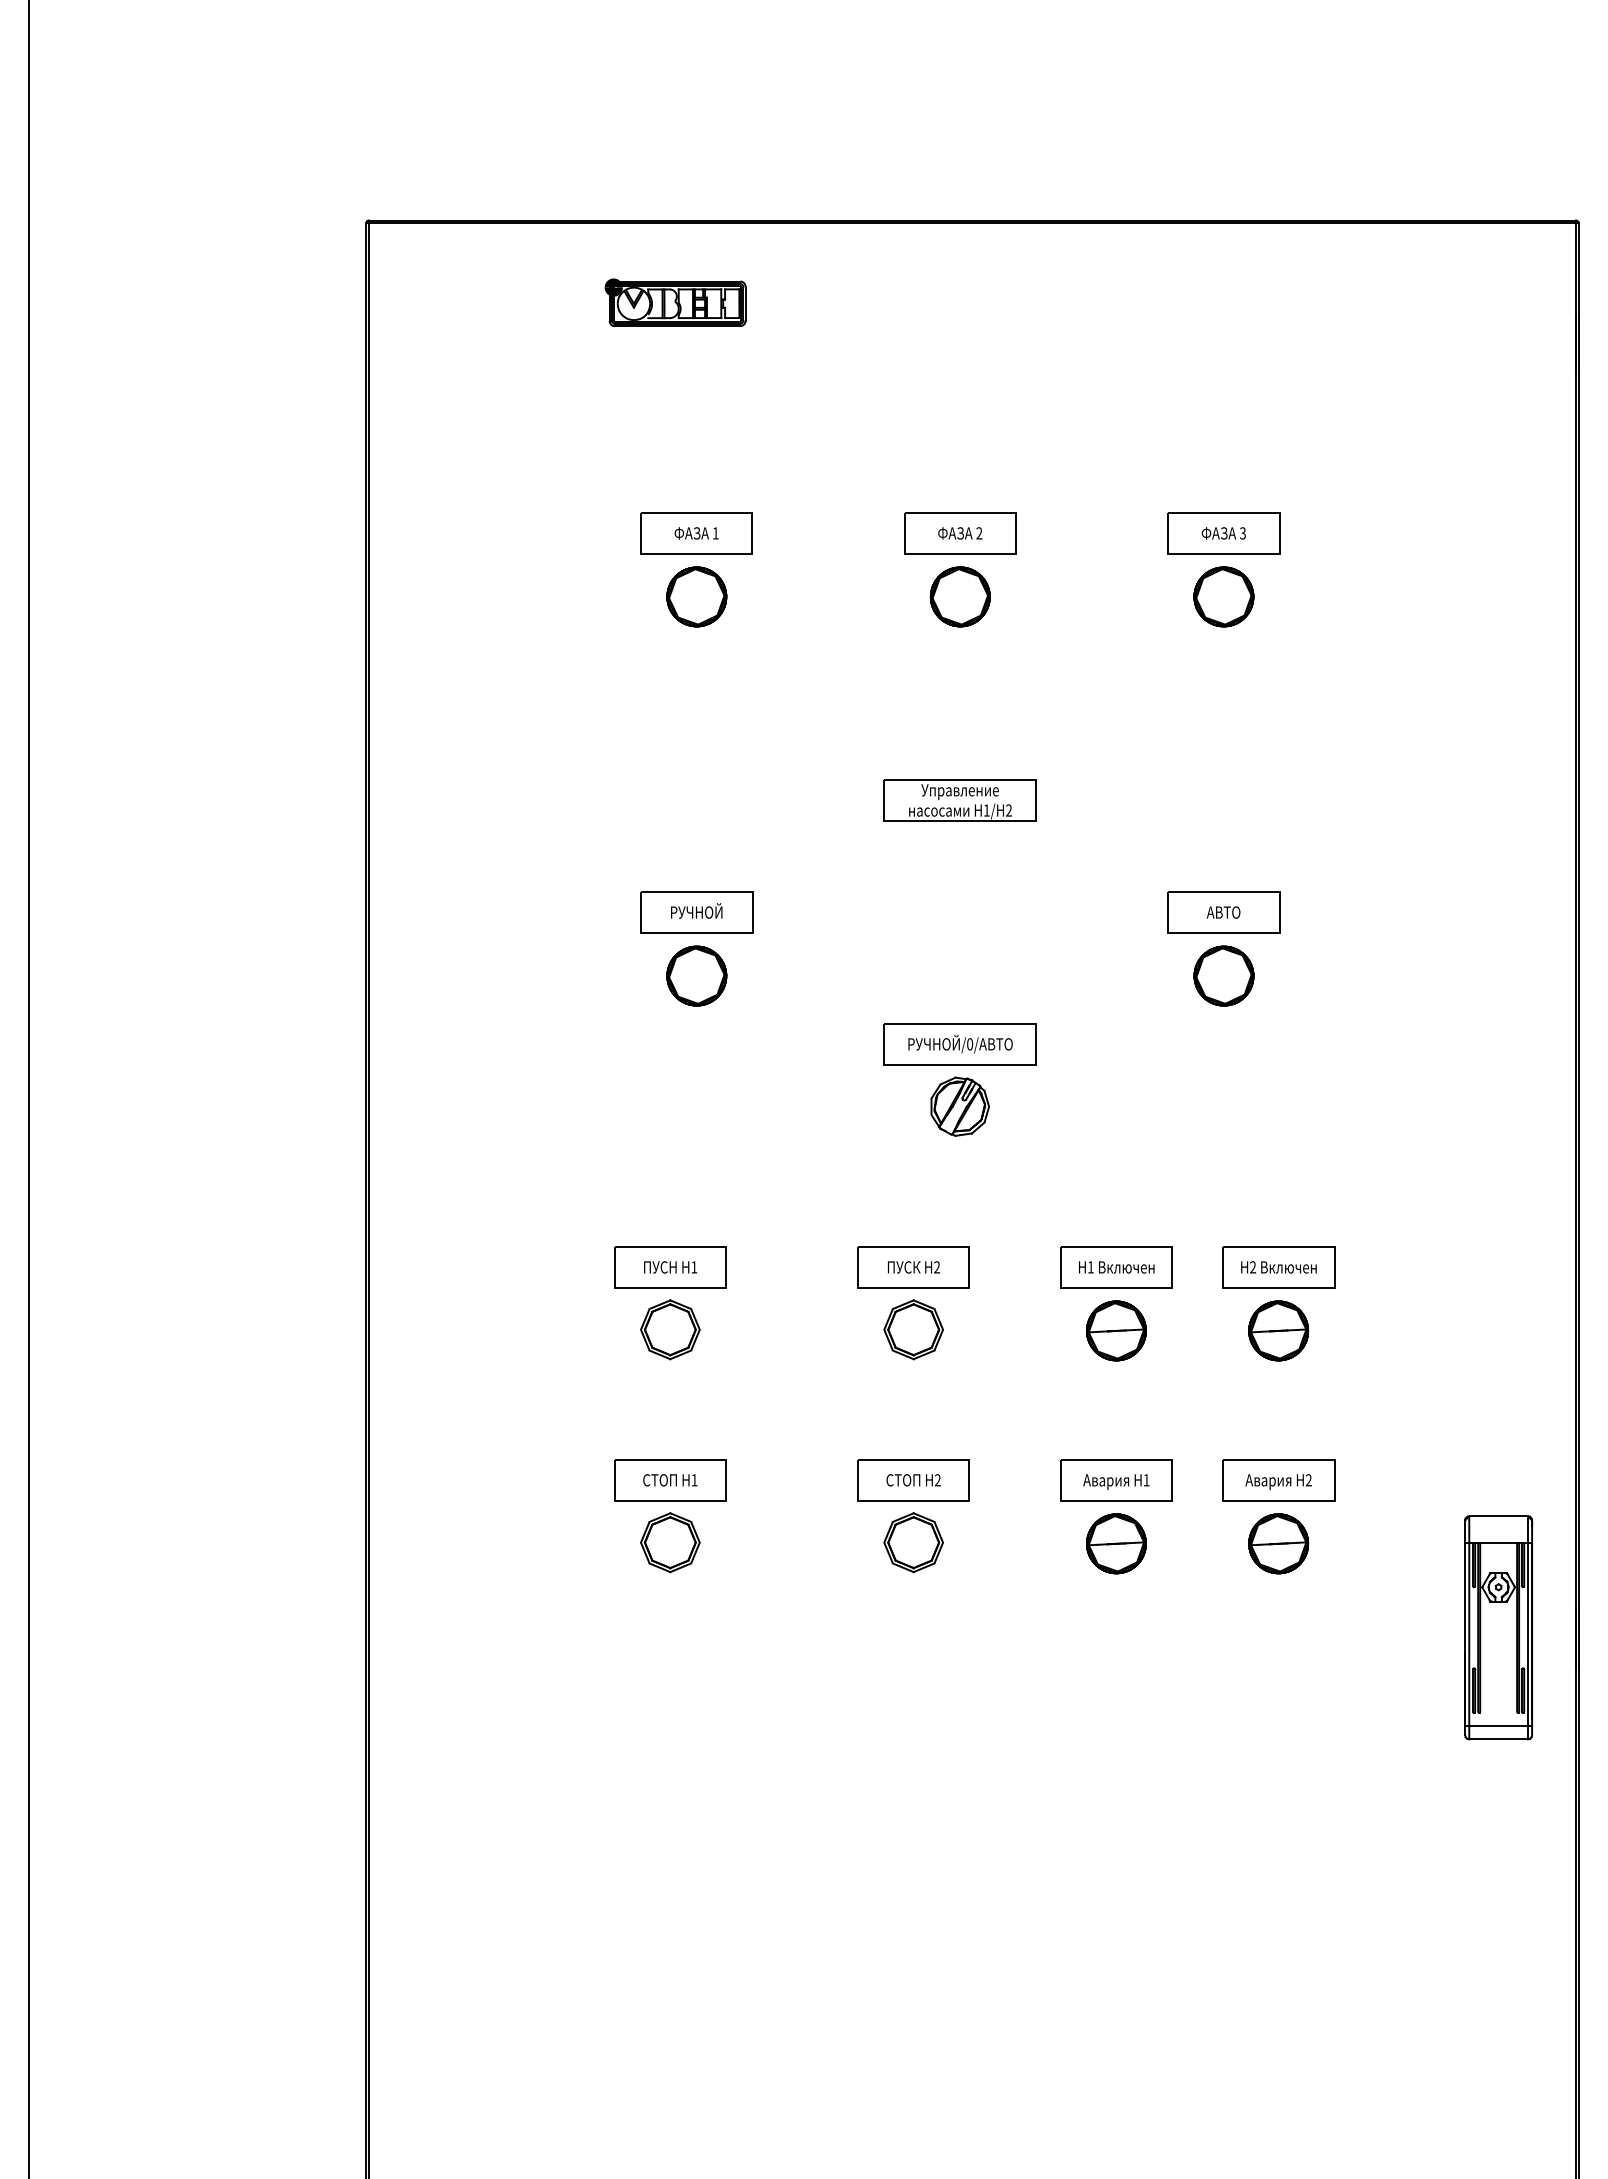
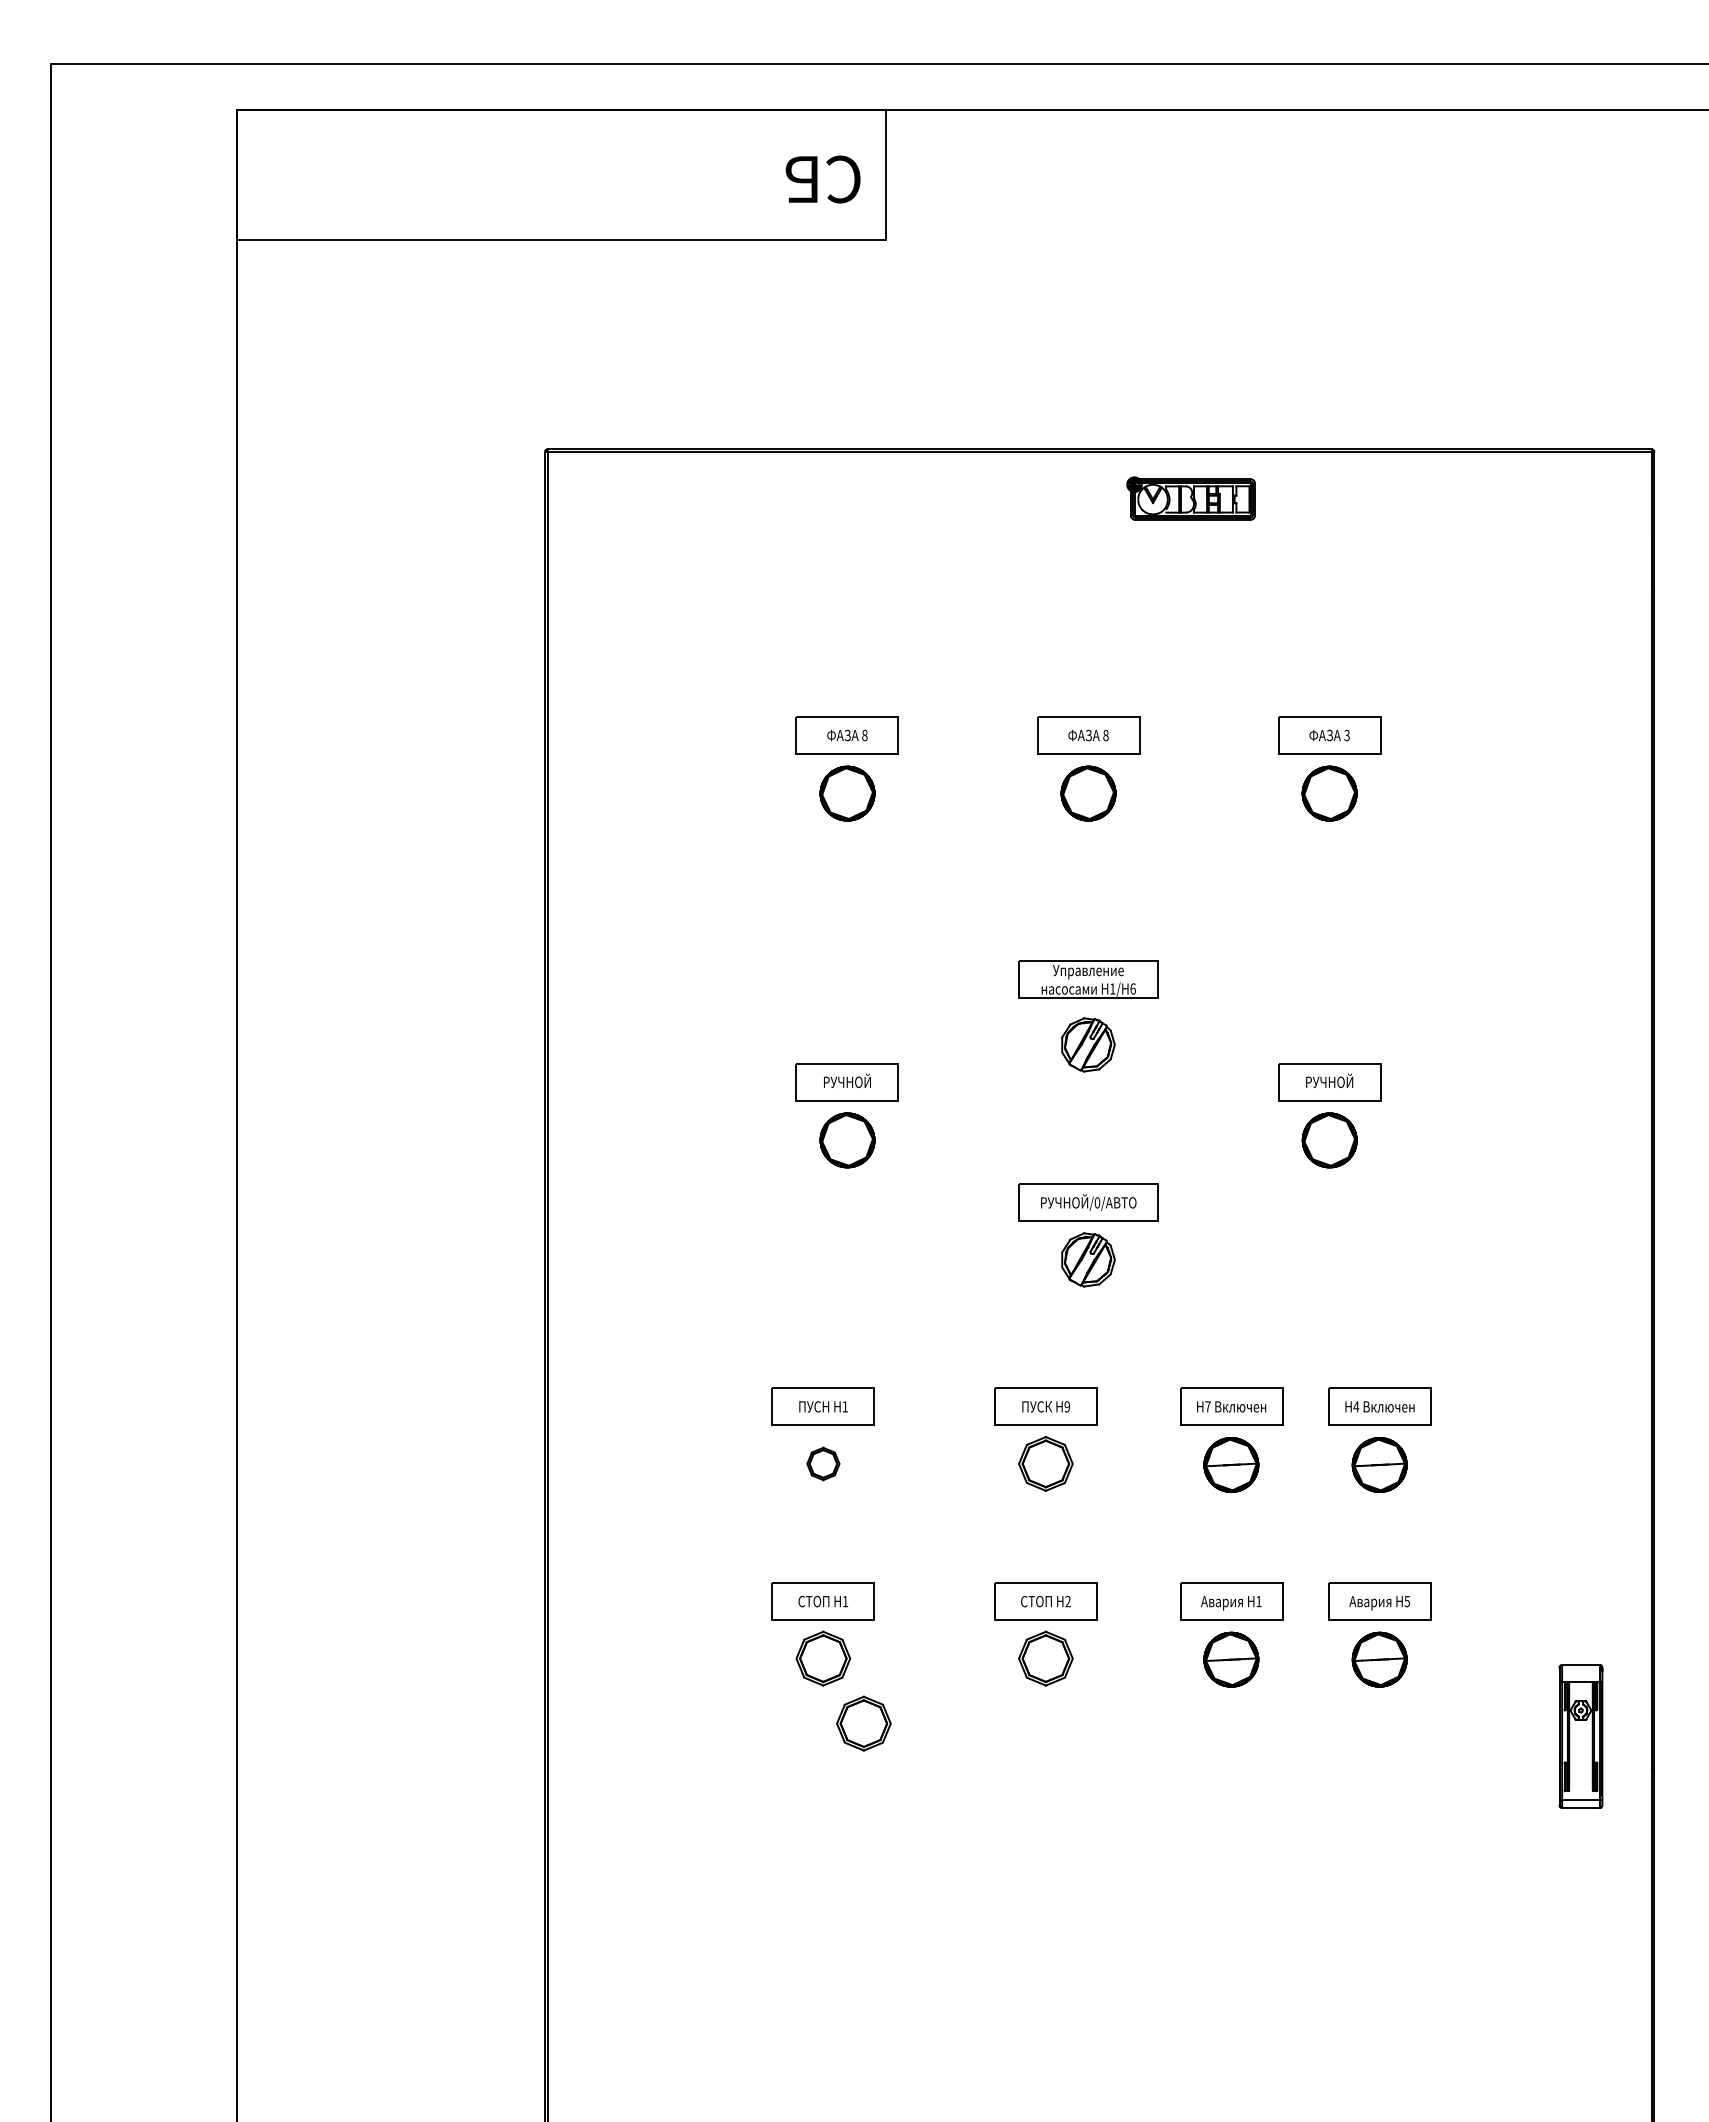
part: (674, 302) -> (1190, 498), moved
text: (715, 533) -> (864, 735), 1 -> 8
text: (978, 533) -> (1105, 735), 2 -> 8
text: (1008, 809) -> (1132, 988), 2 -> 6
part: (960, 871) -> (1088, 1044), added
text: (1223, 910) -> (1329, 1080), АВТО -> РУЧНОЙ
text: (1090, 1266) -> (1207, 1406), 1 -> 7
text: (1253, 1266) -> (1356, 1406), 2 -> 4
text: (937, 1268) -> (1067, 1407), 2 -> 9
part: (670, 1329) -> (823, 1463), size x0.6
text: (1309, 1480) -> (1407, 1601), 2 -> 5
part: (714, 1613) -> (863, 1723), added
part: (1498, 1627) -> (1580, 1736), size x0.7

